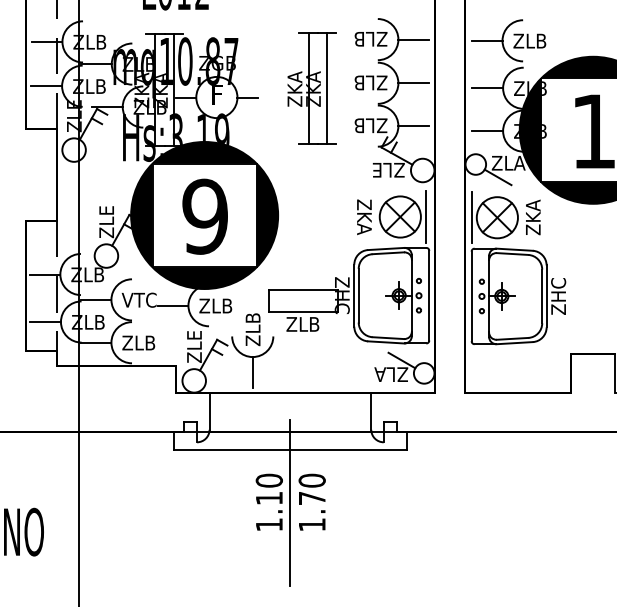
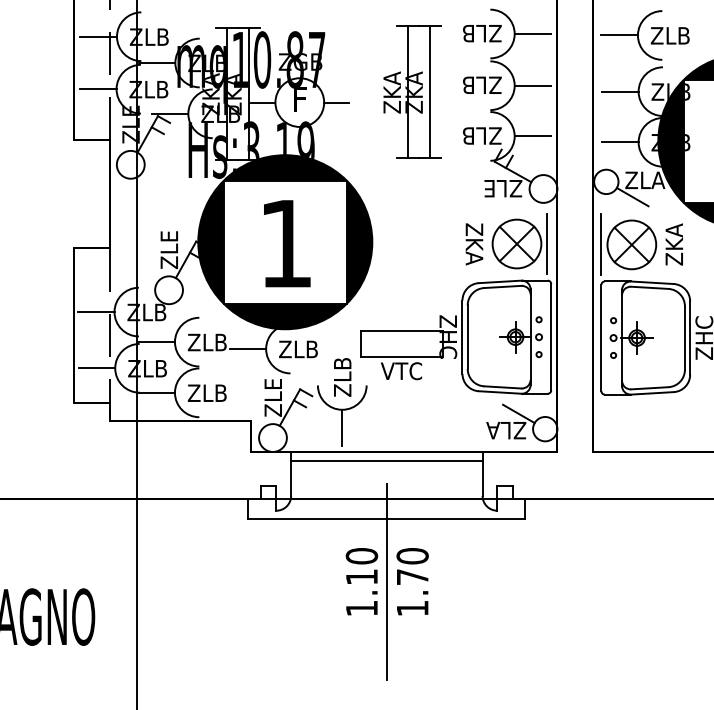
text: (204, 216) -> (285, 243), 9 -> 1
text: (138, 299) -> (207, 341), VTC -> ZLB
text: (302, 323) -> (401, 370), ZLB -> VTC
line: (290, 400) -> (386, 461), added

